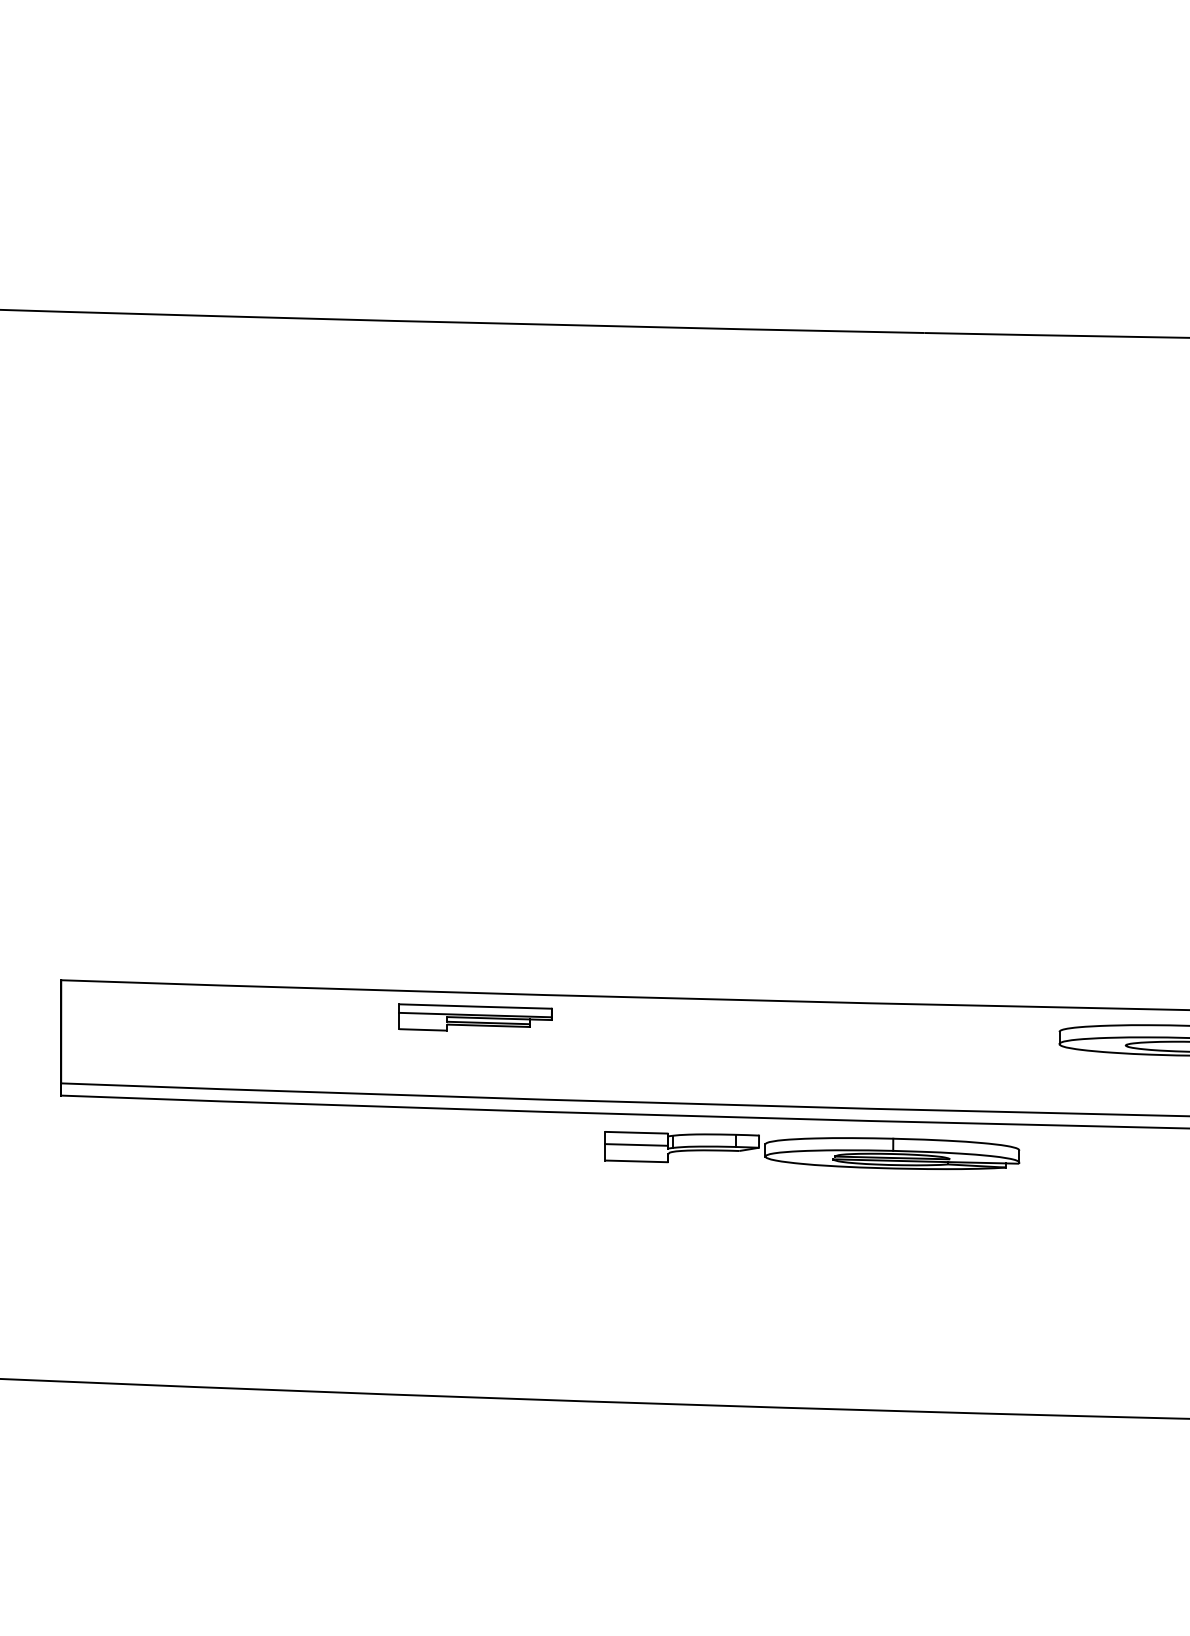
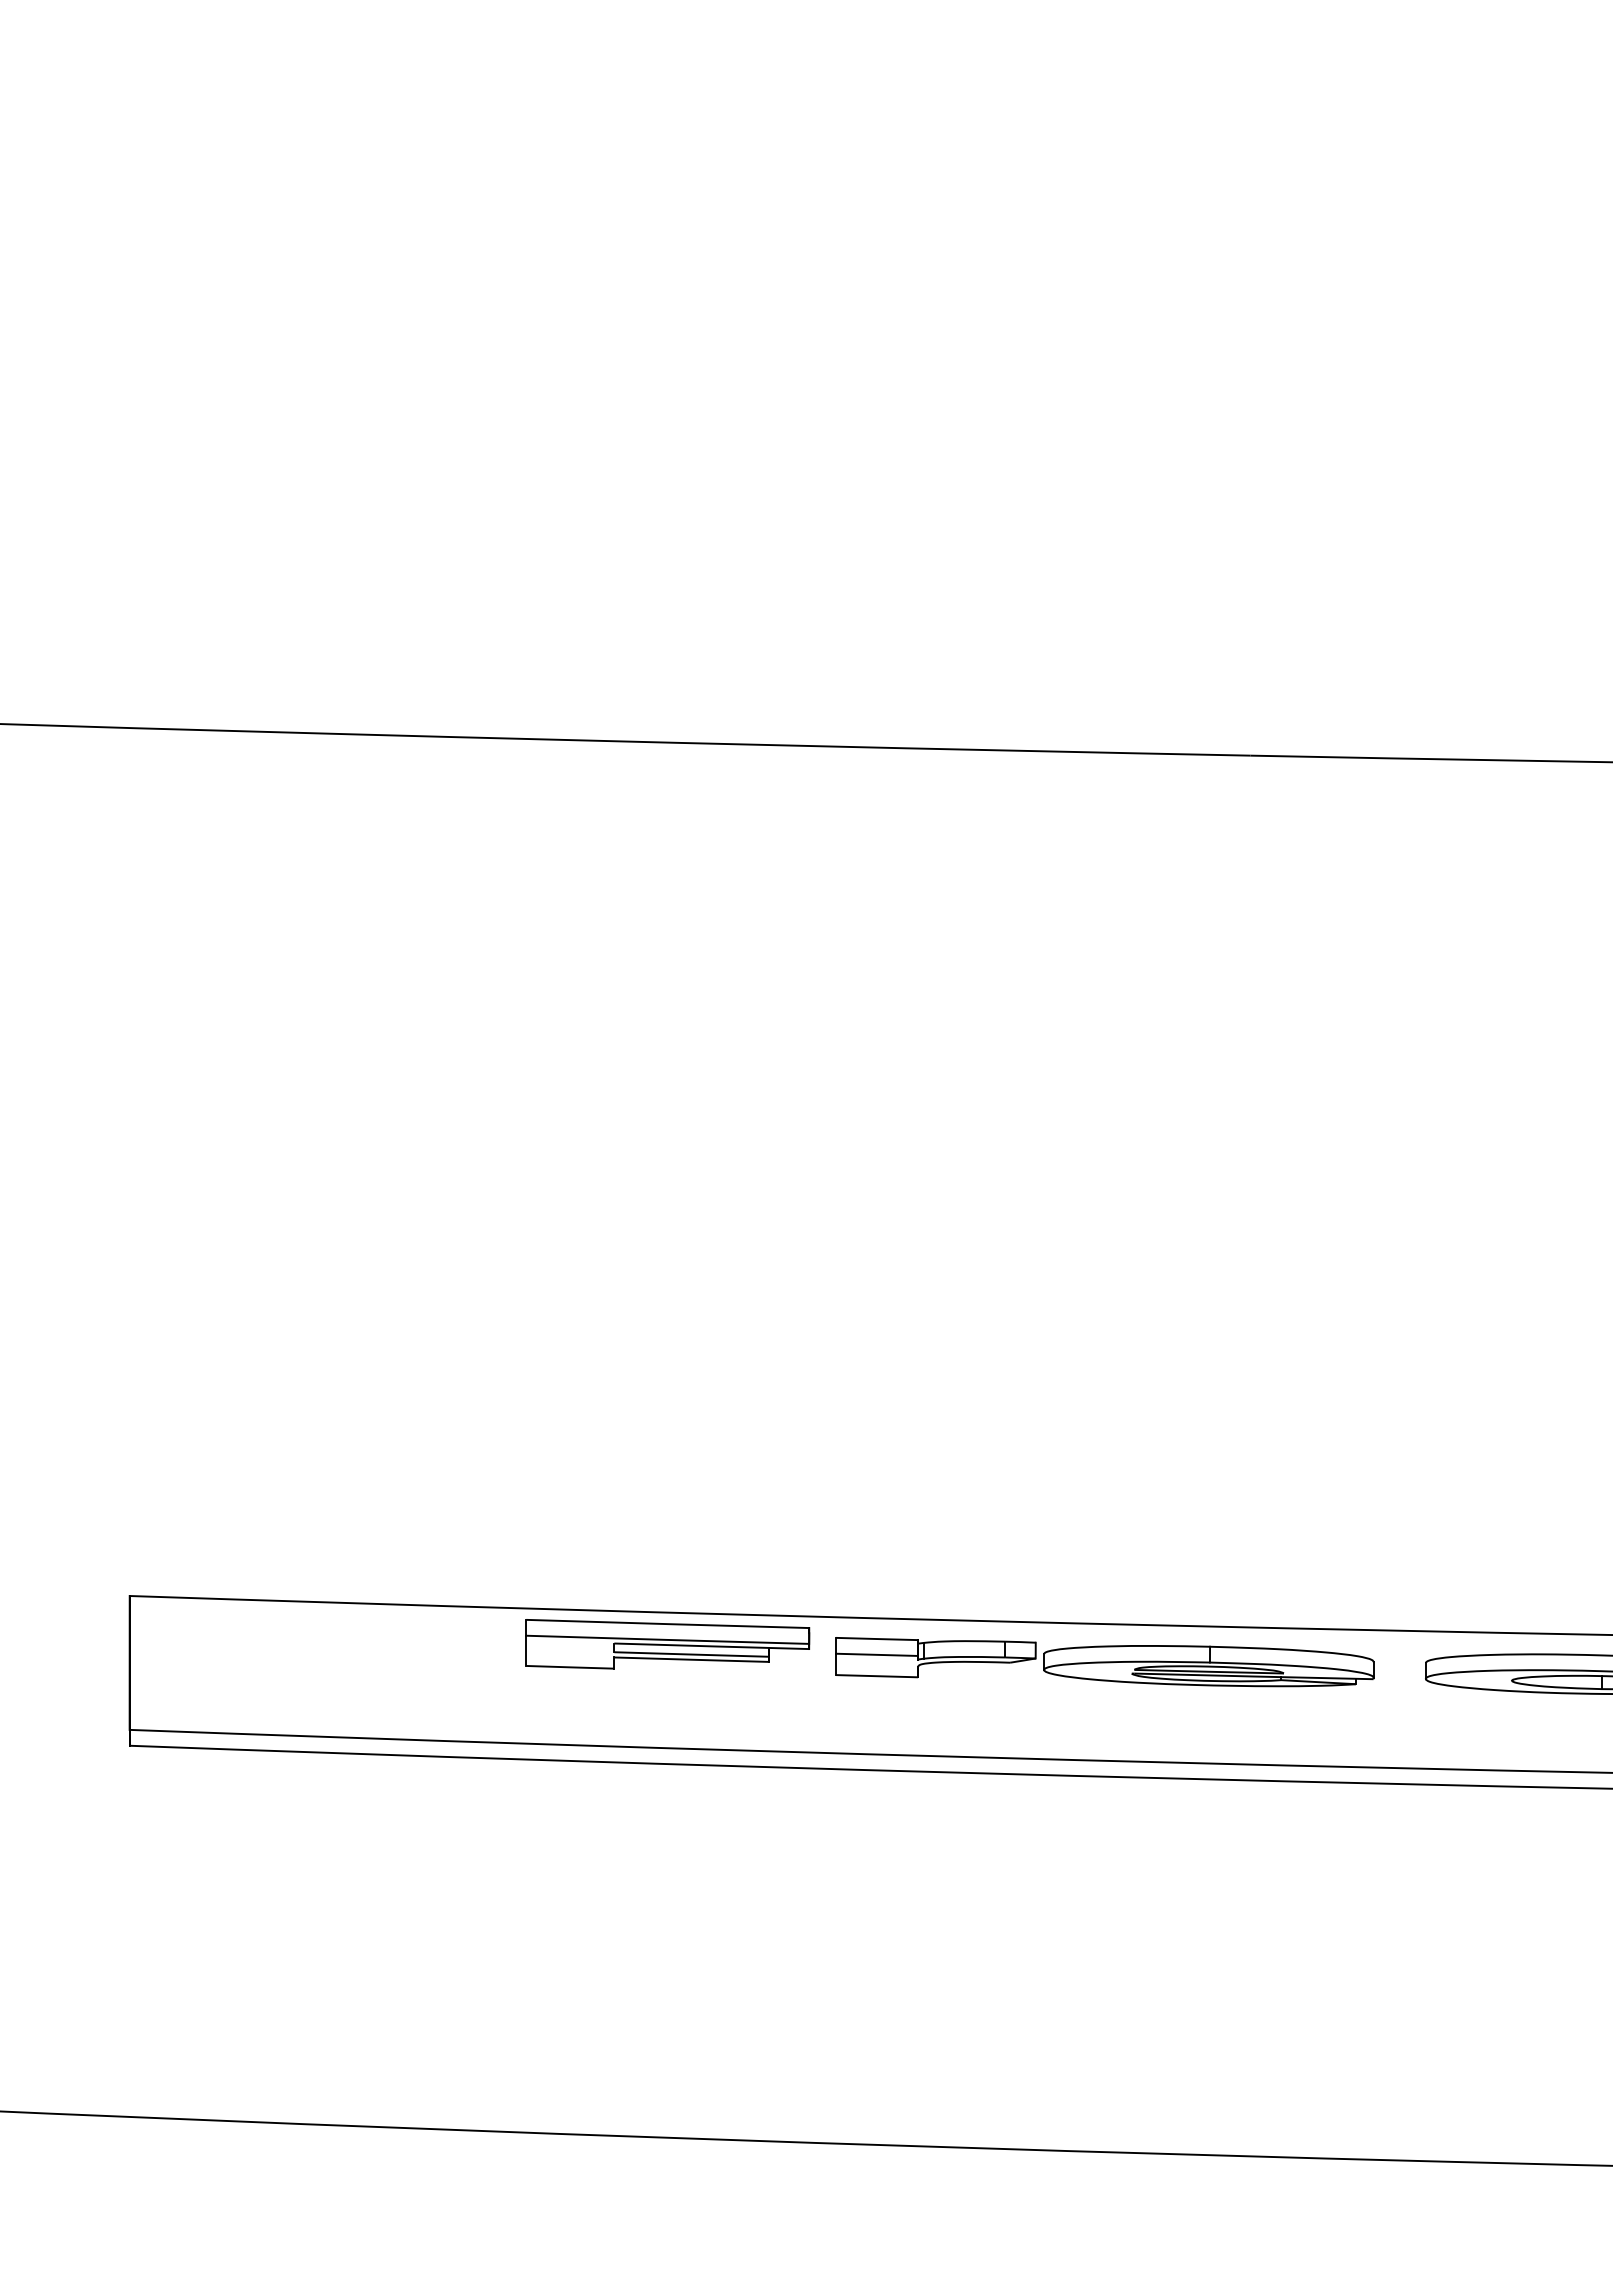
part: (475, 1017) -> (667, 1644), size x1.43
part: (811, 1150) -> (1104, 1662), moved

